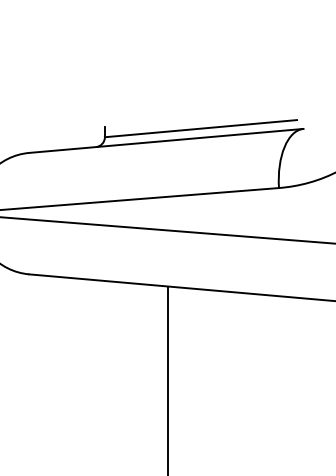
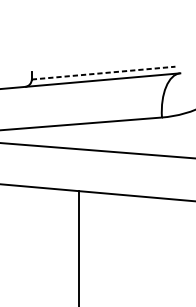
line: (201, 128) -> (104, 73), solid -> dashed

